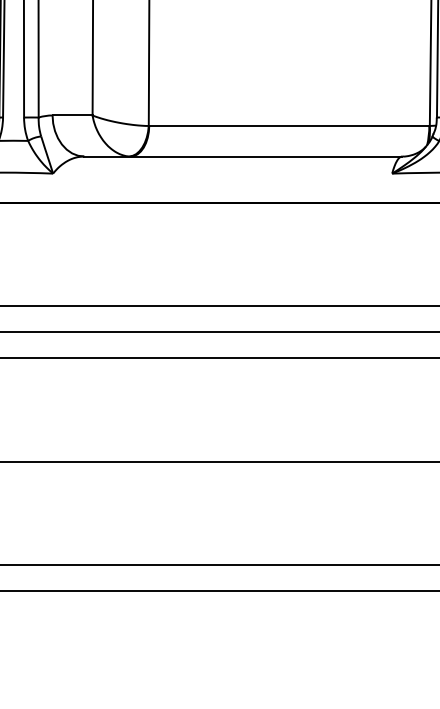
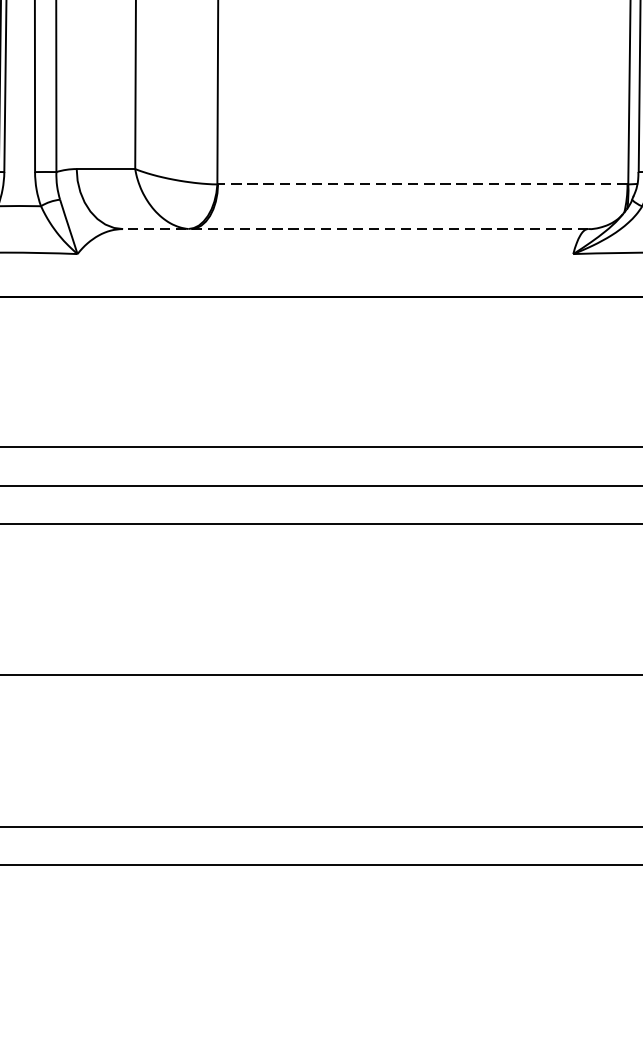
line: (288, 126) -> (421, 185), solid -> dashed
line: (242, 156) -> (354, 229), solid -> dashed

